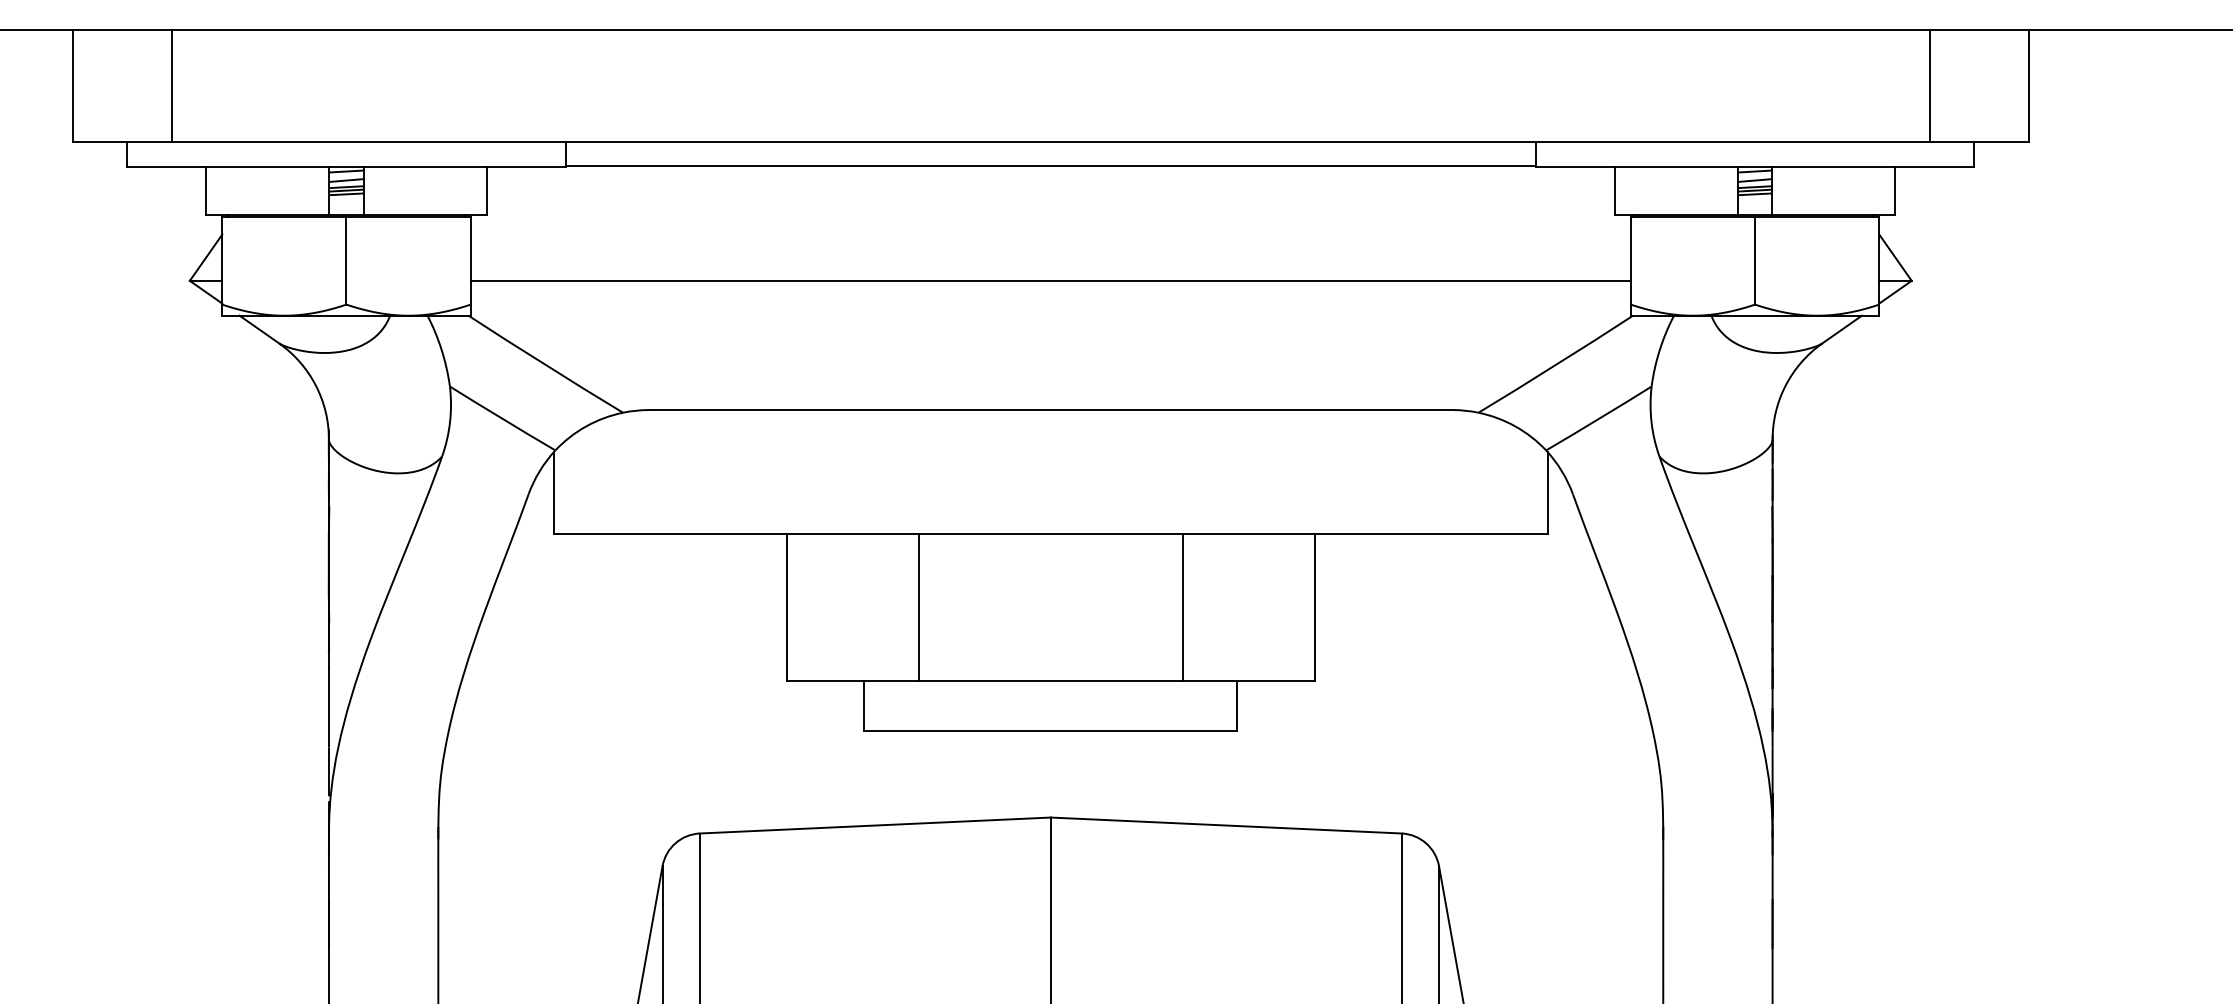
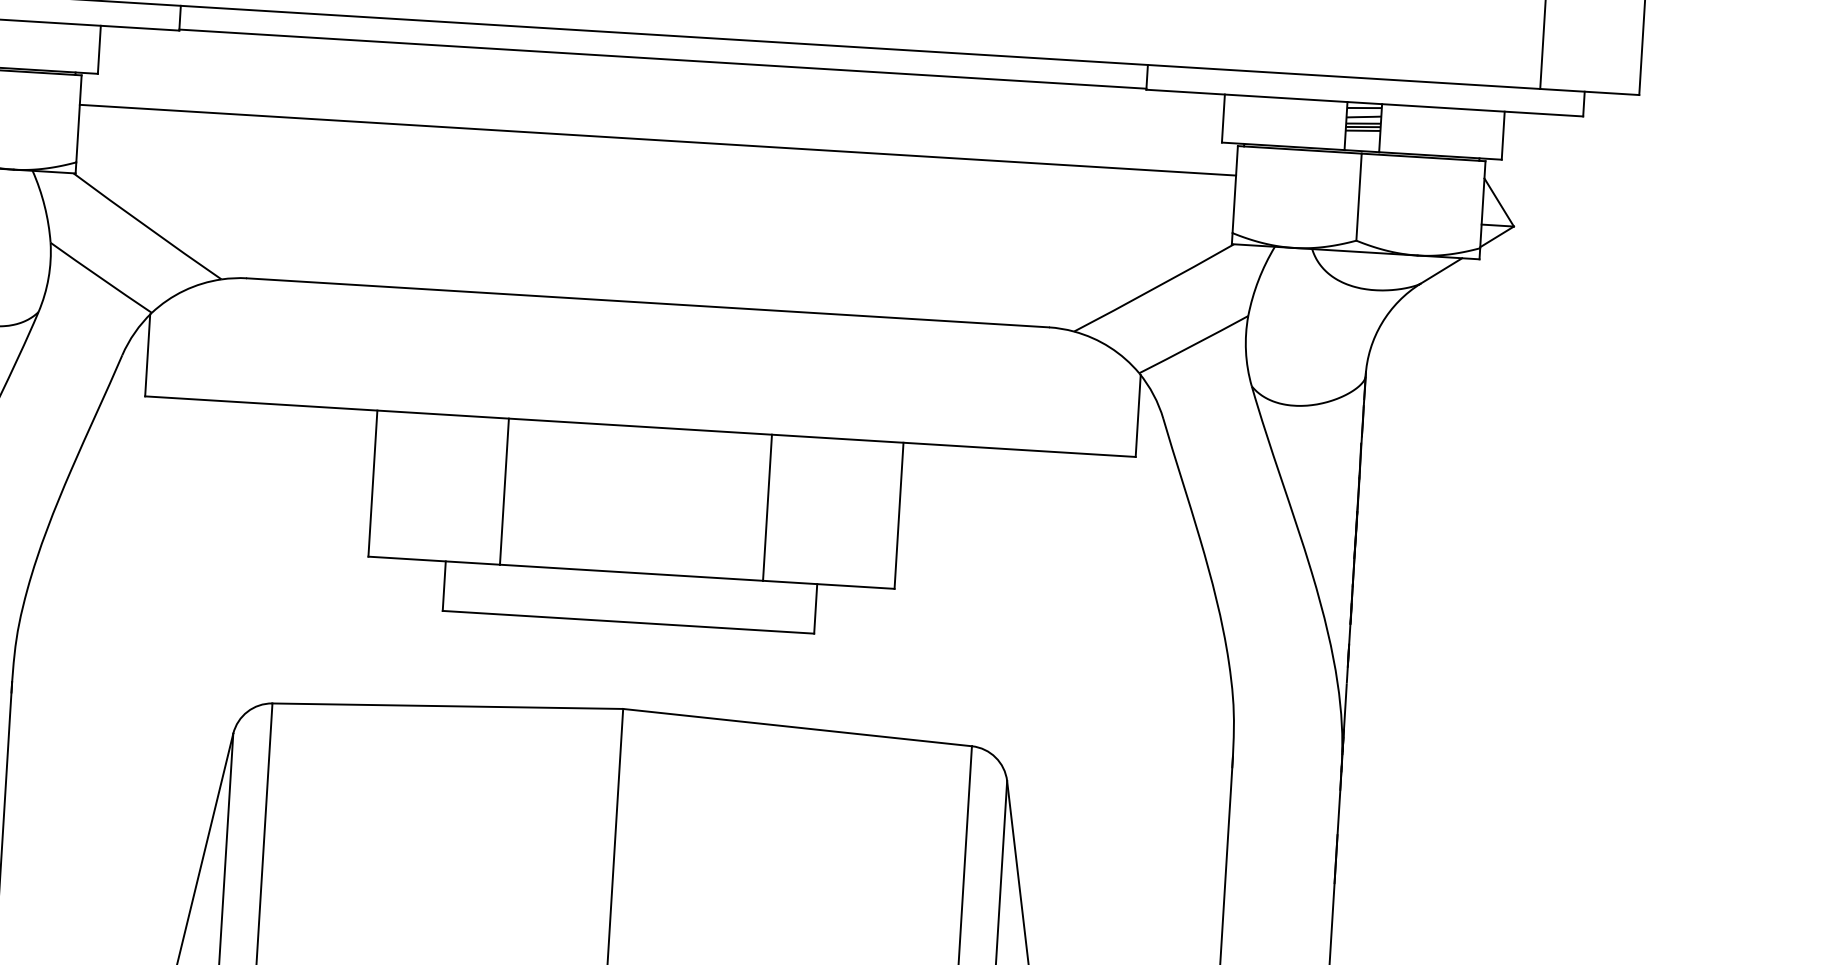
line: (1050, 280) -> (657, 139), moved

